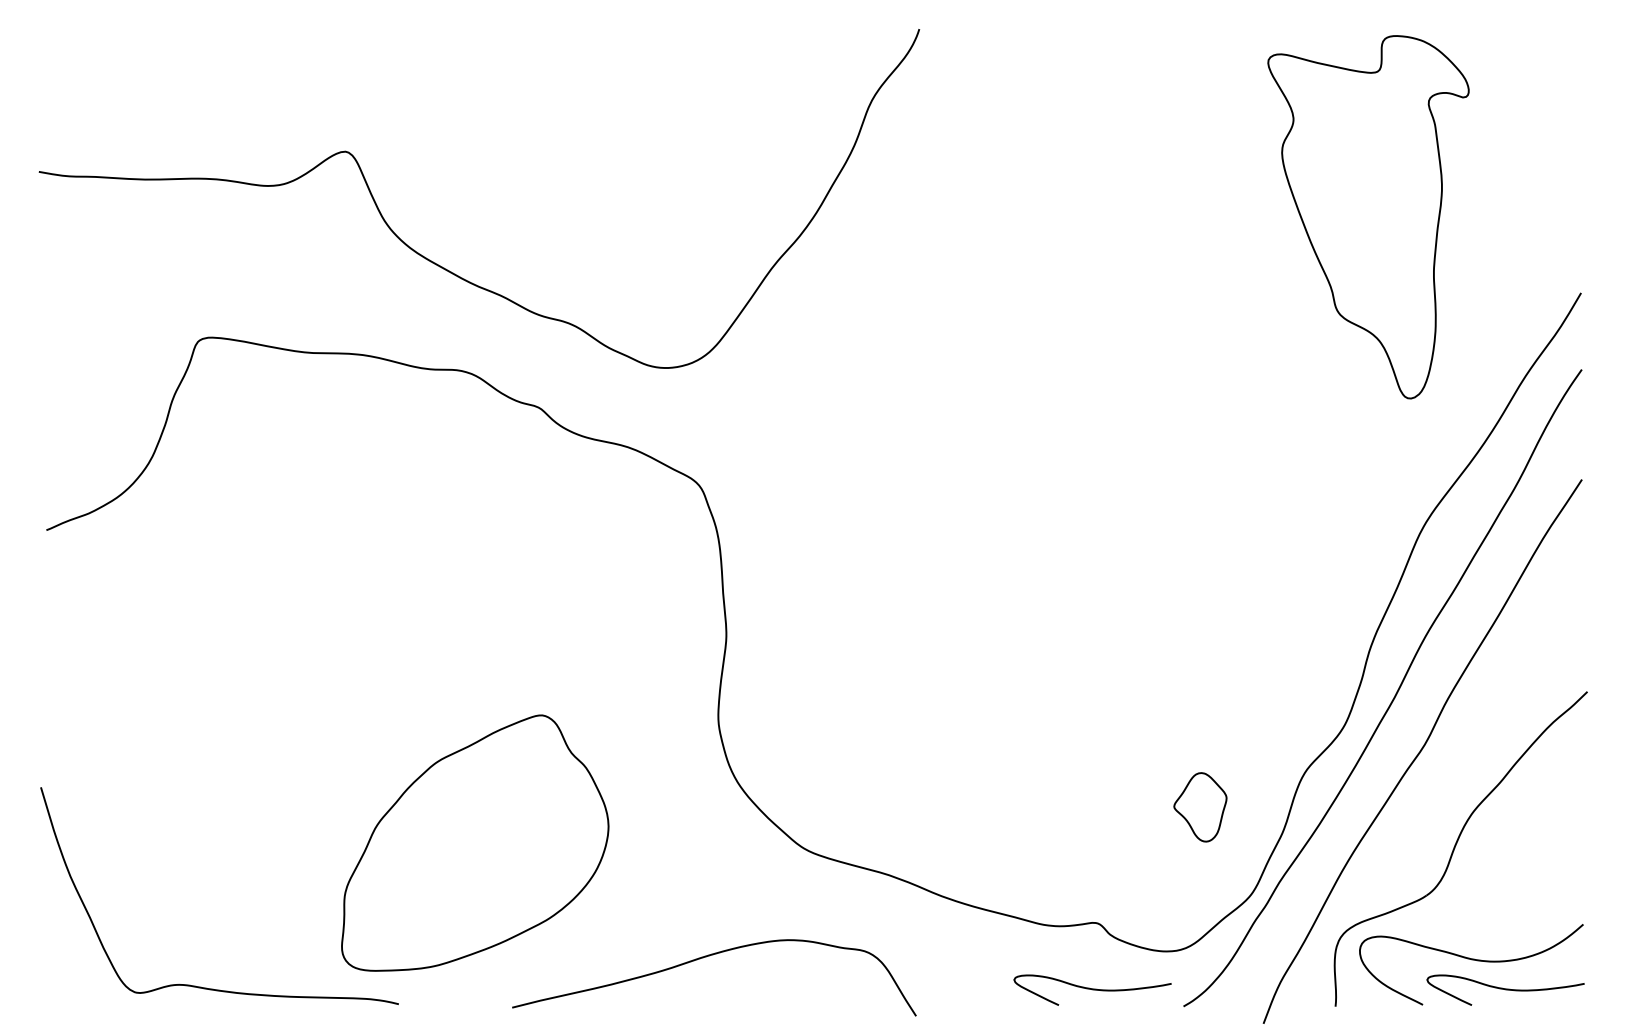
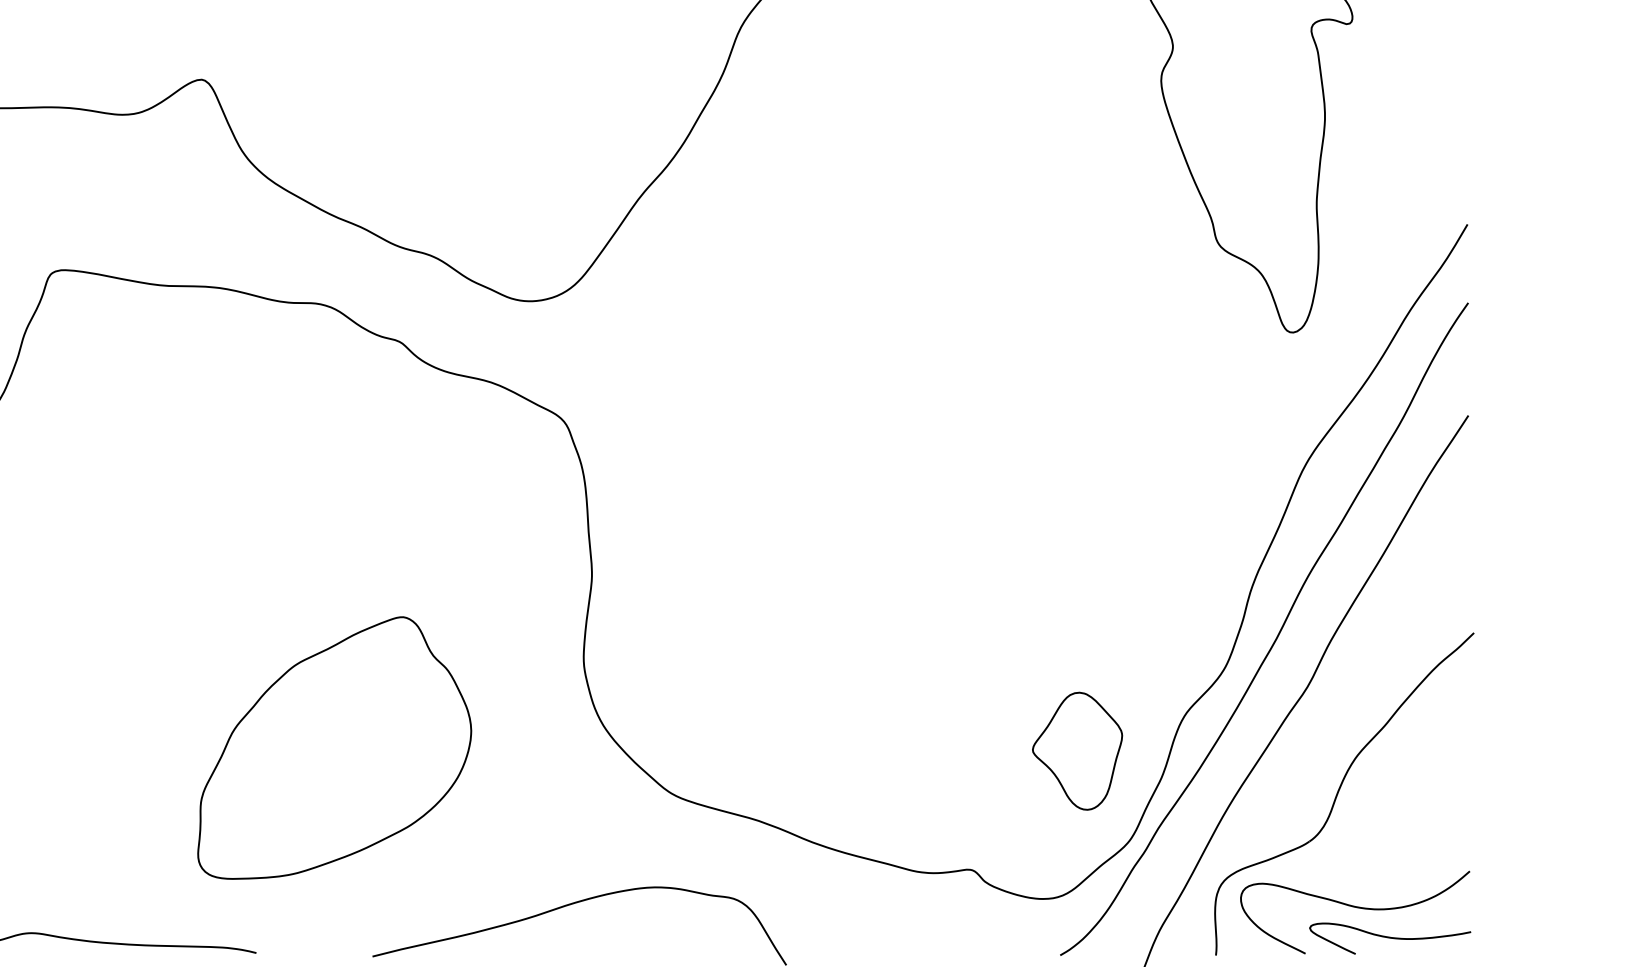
part: (1200, 807) -> (1077, 751), size x1.67
part: (475, 842) -> (334, 747), moved
curve: (1092, 989) -> (967, 937), removed

